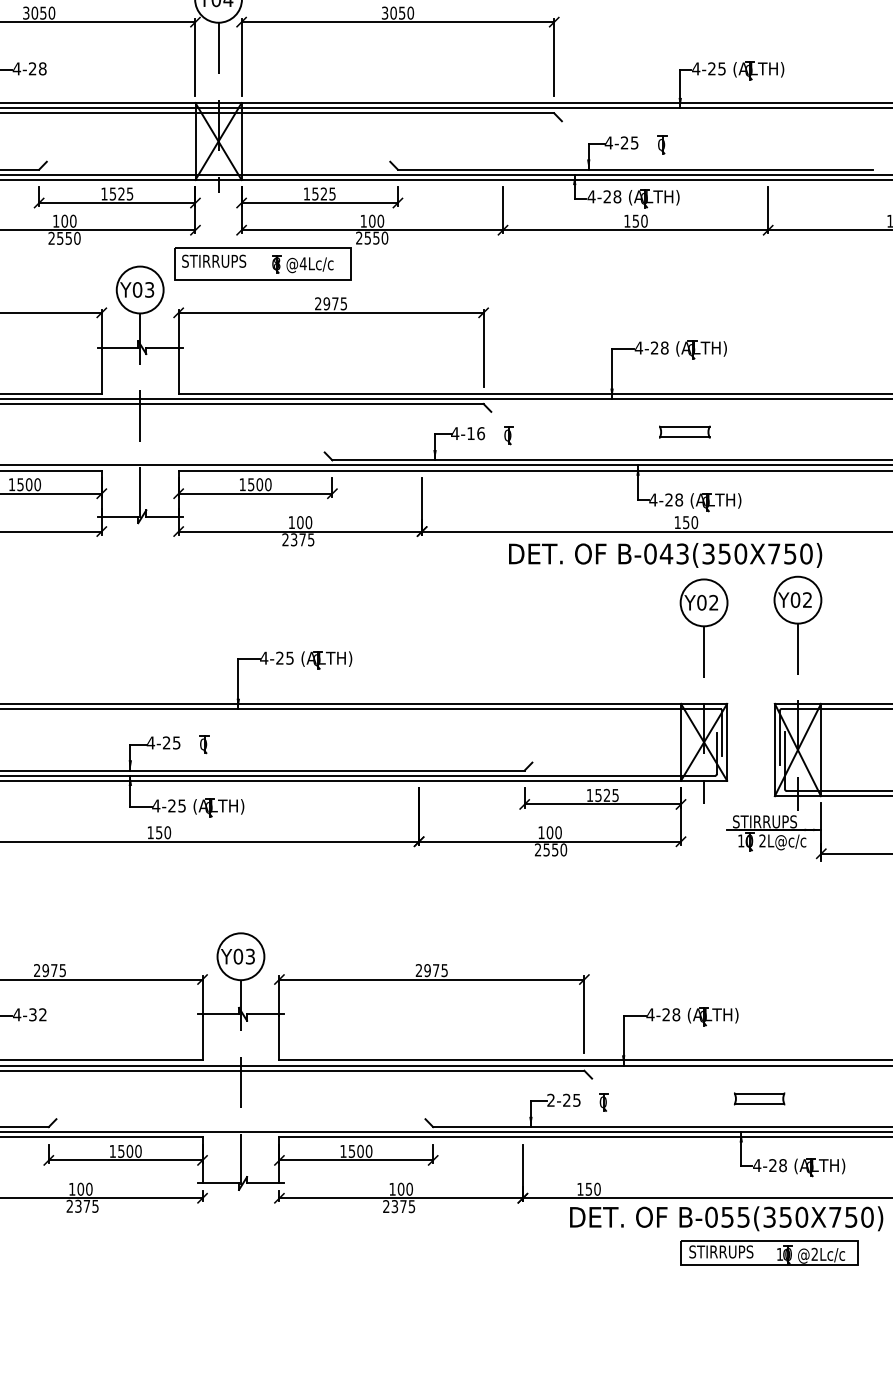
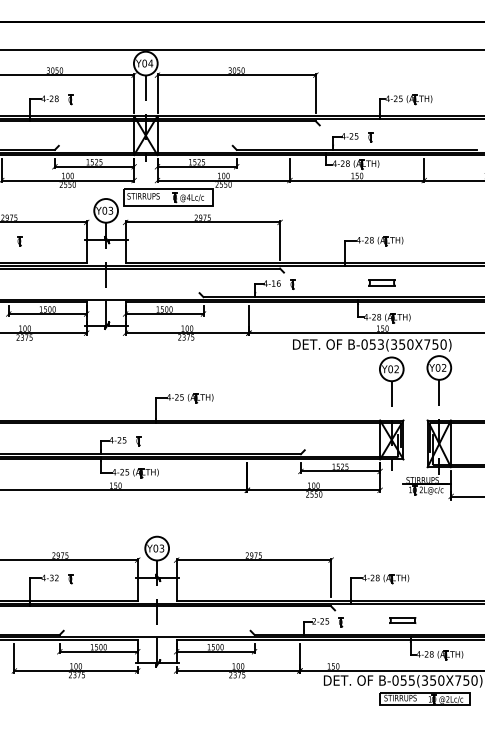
part: (69, 70) -> (70, 99), added
text: (666, 553) -> (372, 344), B-04 -> B-05
part: (69, 1017) -> (70, 579), added
part: (758, 1098) -> (402, 620), moved

